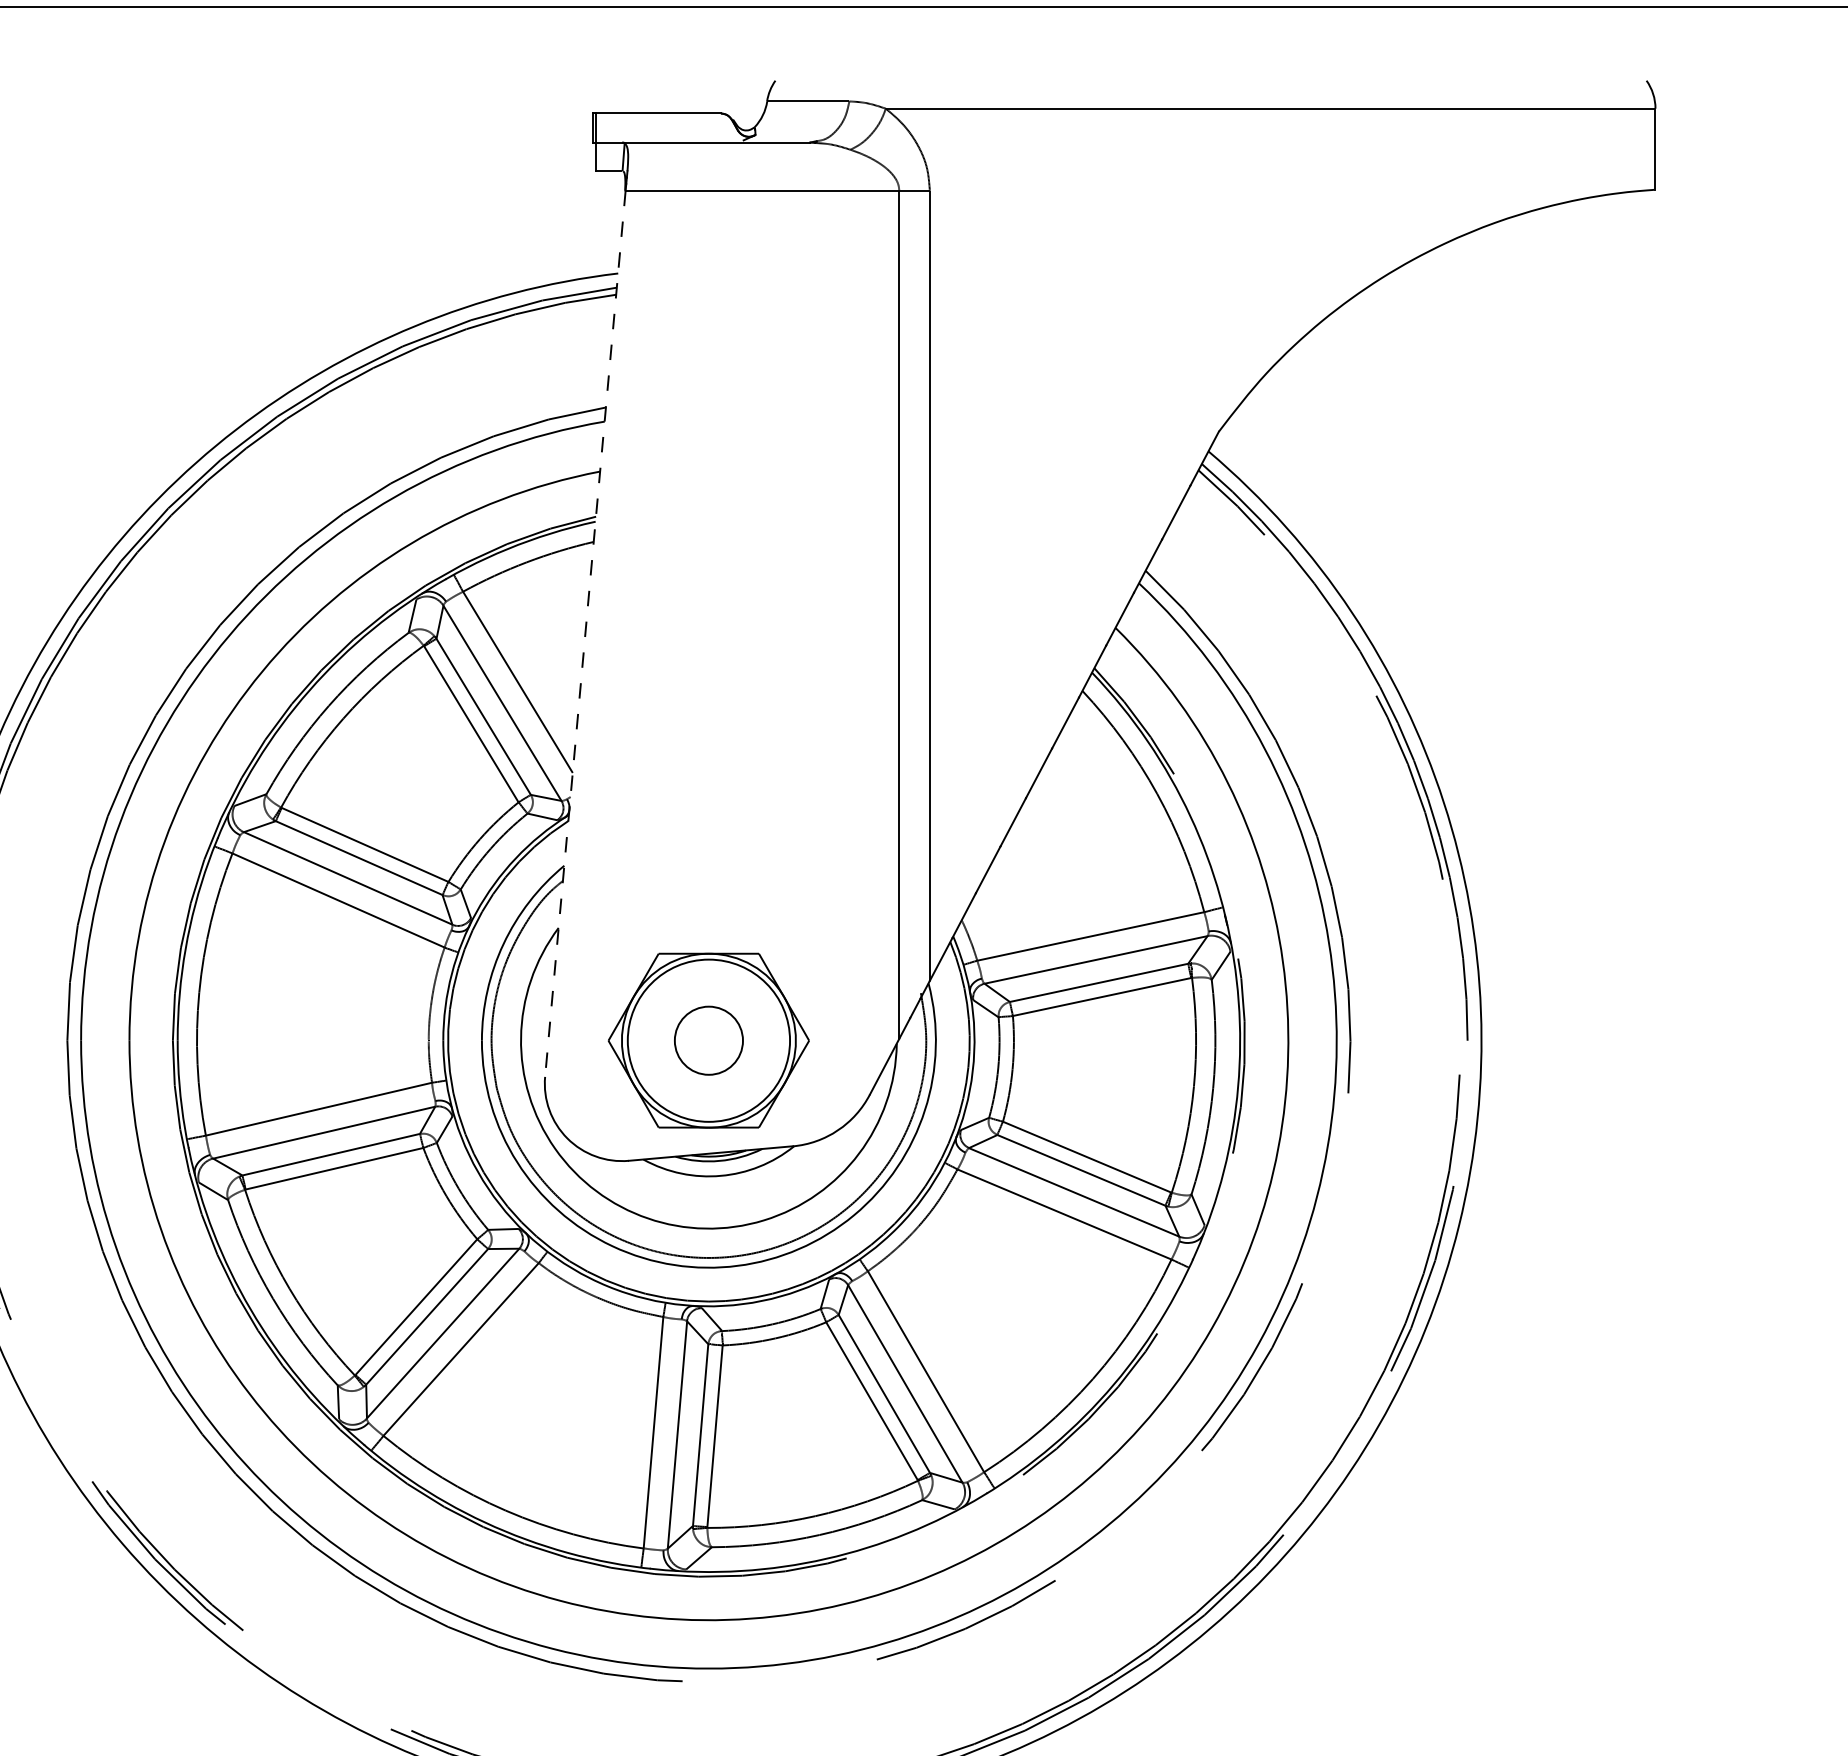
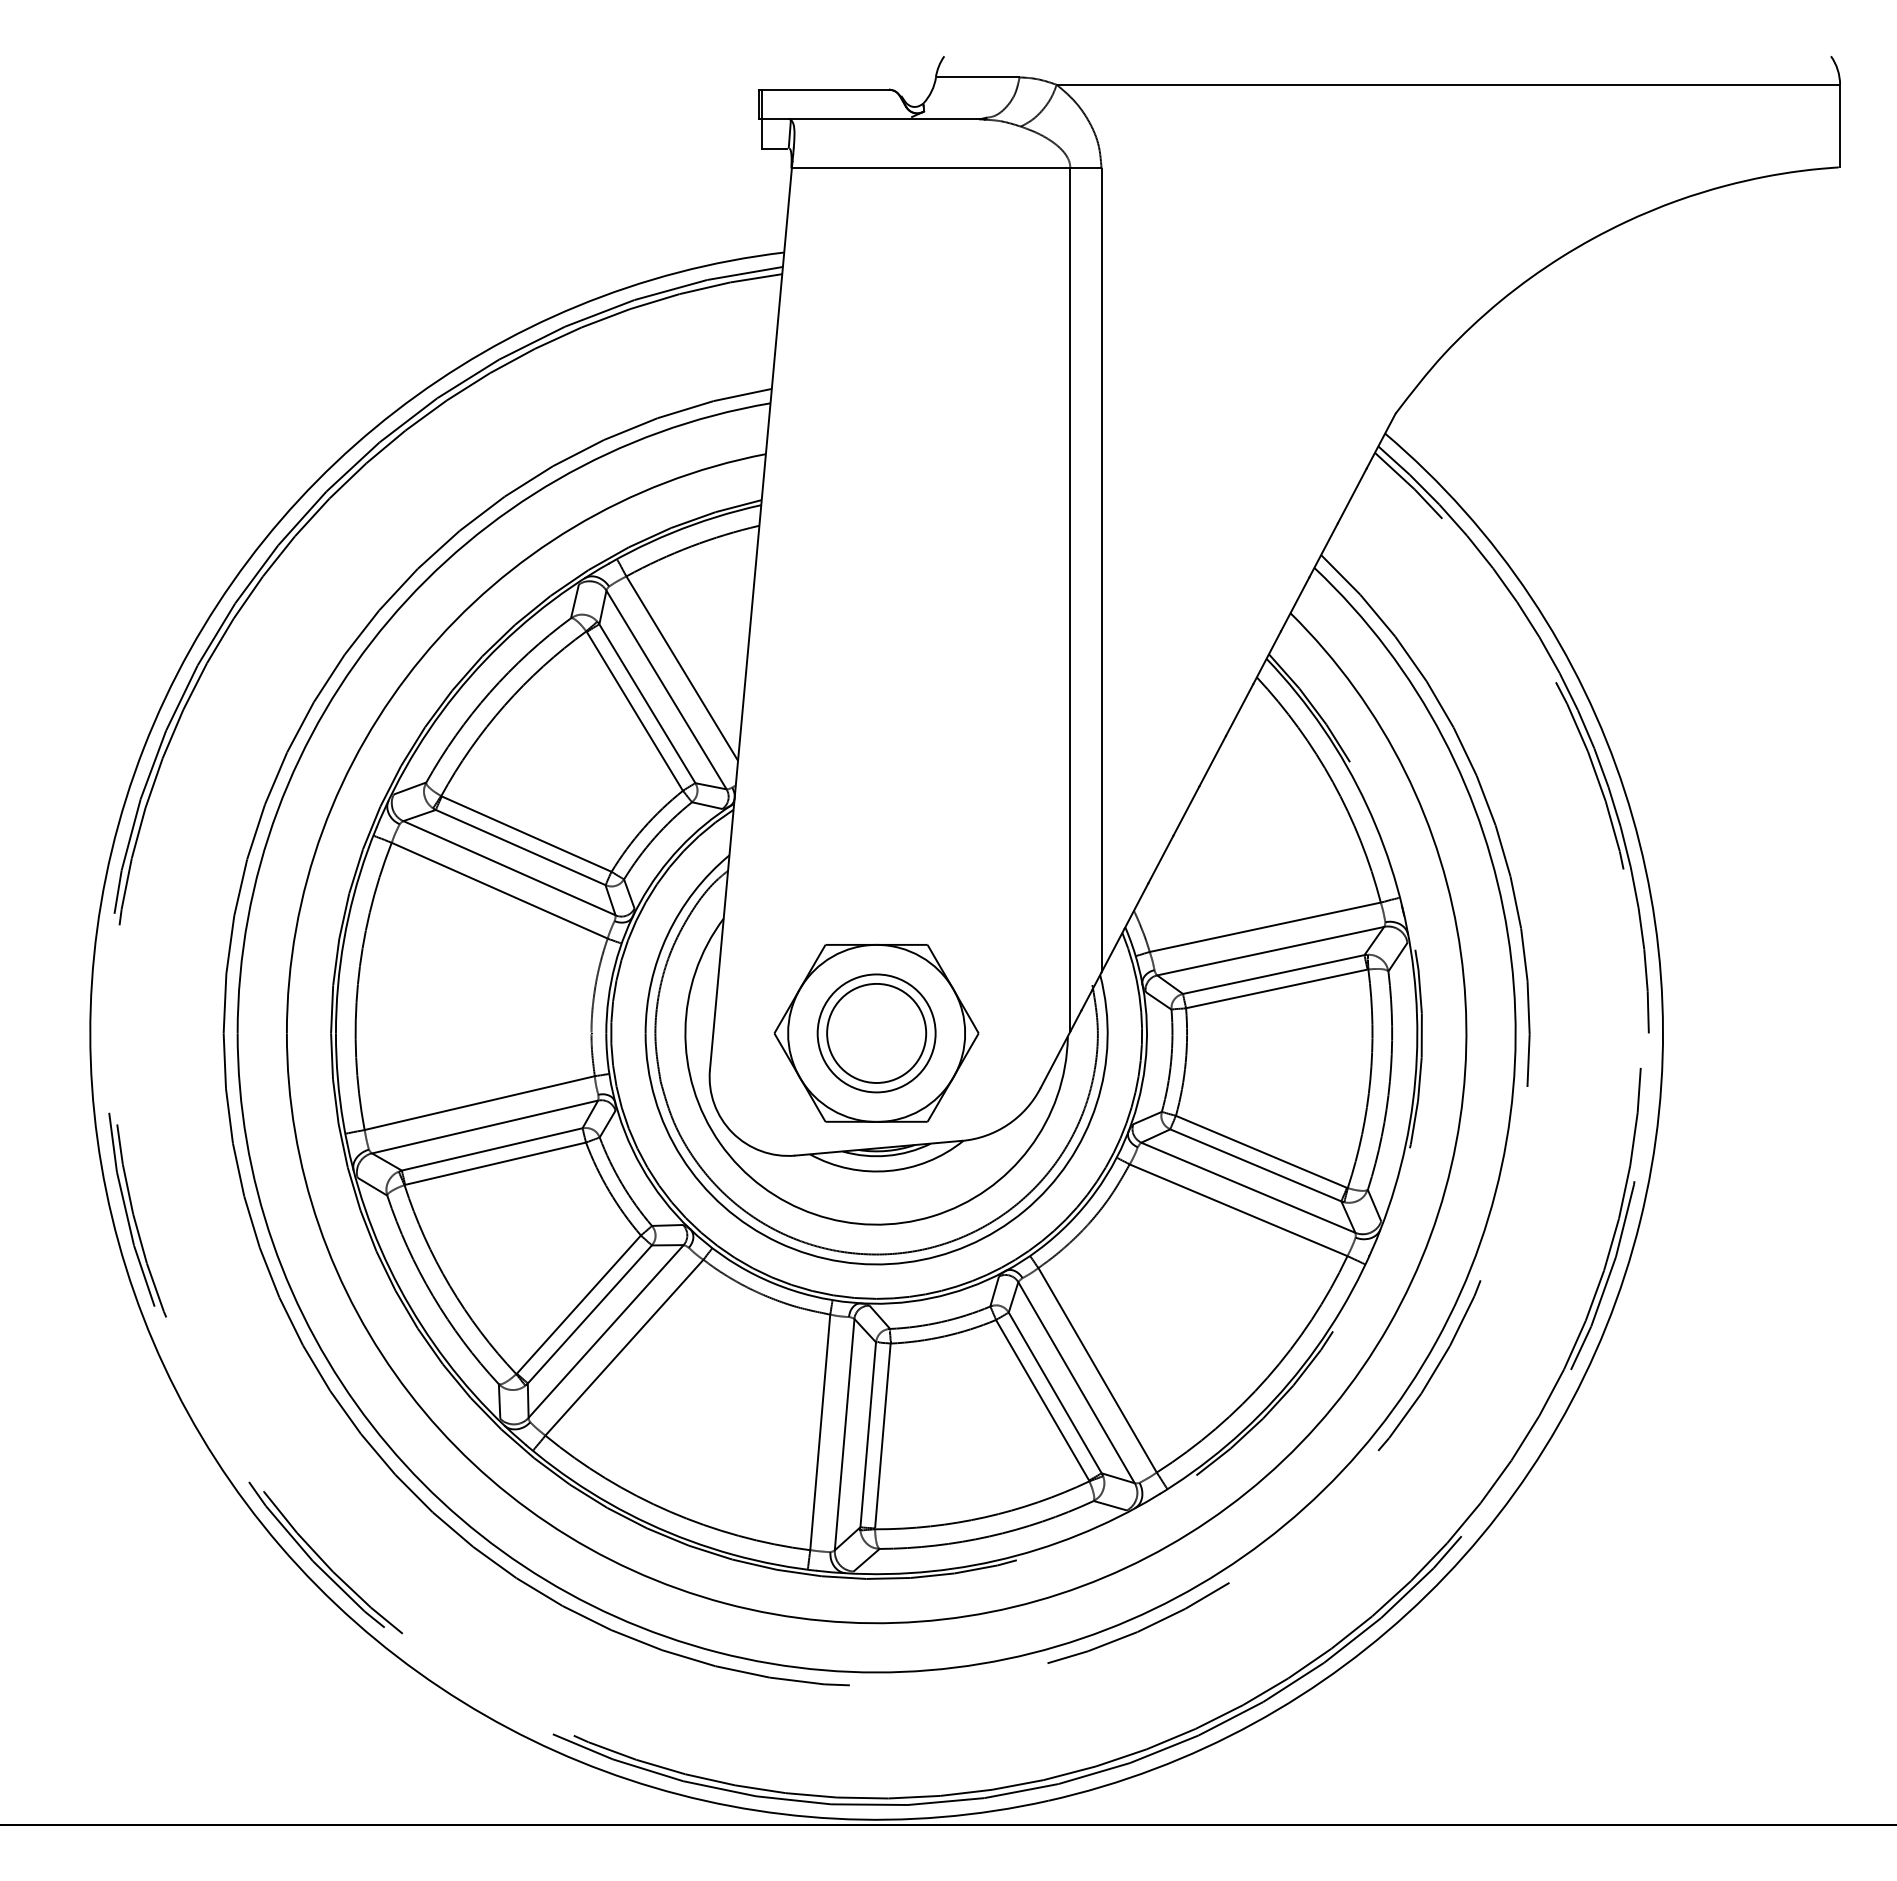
line: (584, 634) -> (750, 619), dashed -> solid
circle: (708, 1039) -> (876, 1032), size x1.43
circle: (708, 1040) -> (876, 1033), size x0.71

